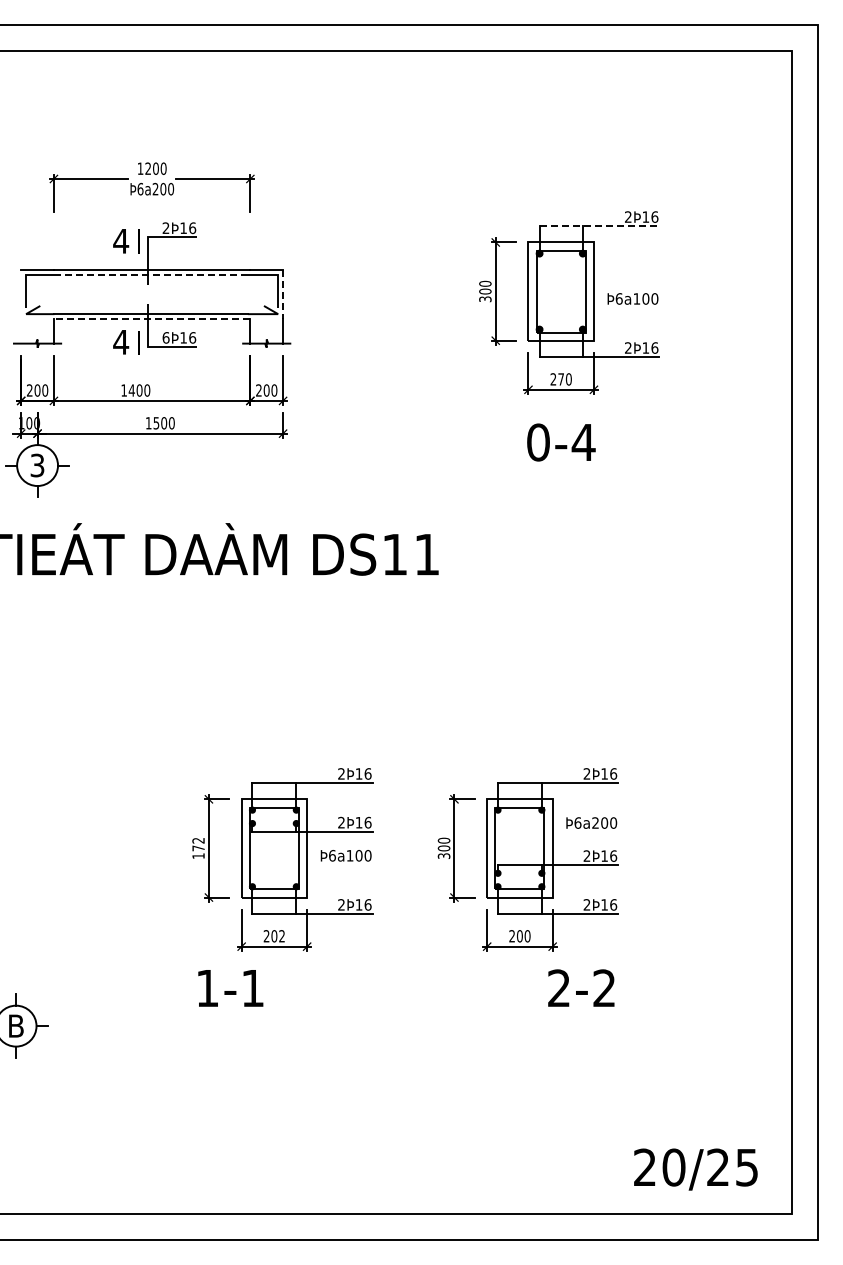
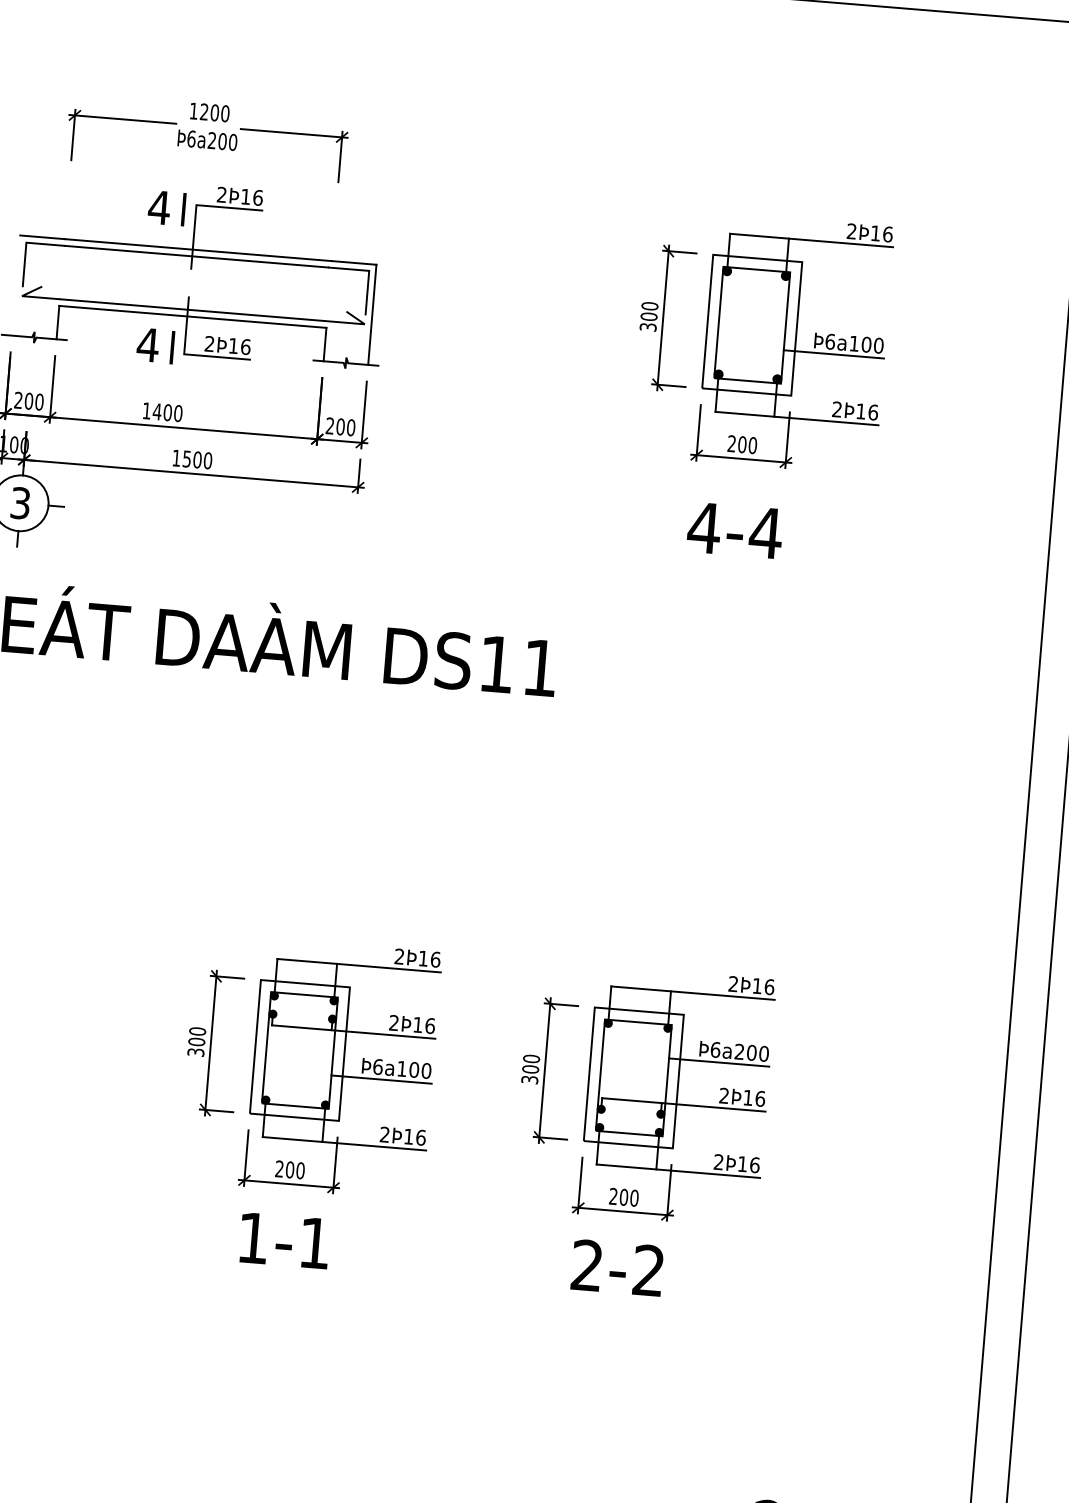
line: (599, 226) -> (811, 241), dashed -> solid
line: (151, 274) -> (196, 256), dashed -> solid
line: (283, 294) -> (374, 298), dashed -> solid
line: (622, 307) -> (833, 353), added
line: (151, 319) -> (191, 317), dashed -> solid
text: (165, 337) -> (208, 343), 6Þ16 -> 2Þ16
text: (561, 379) -> (742, 444), 270 -> 200
text: (538, 442) -> (704, 527), 0-4 -> 4-4
line: (581, 832) -> (719, 1063), added
text: (198, 847) -> (196, 1040), 172 -> 300
line: (335, 864) -> (381, 1079), added
text: (282, 936) -> (301, 1171), 202 -> 200
text: (581, 987) -> (617, 1266), moved
text: (230, 988) -> (284, 1240), moved

